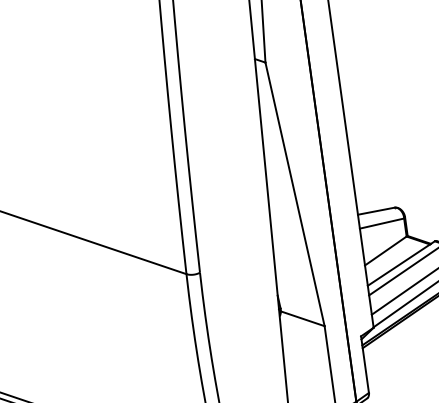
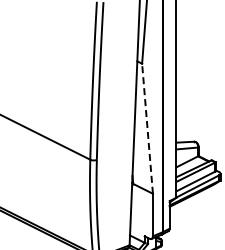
line: (294, 193) -> (147, 128), solid -> dashed

